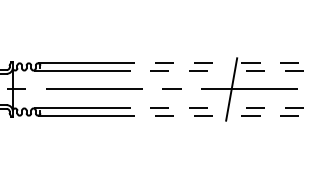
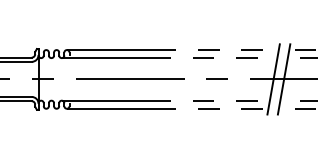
line: (222, 89) -> (273, 79), added

